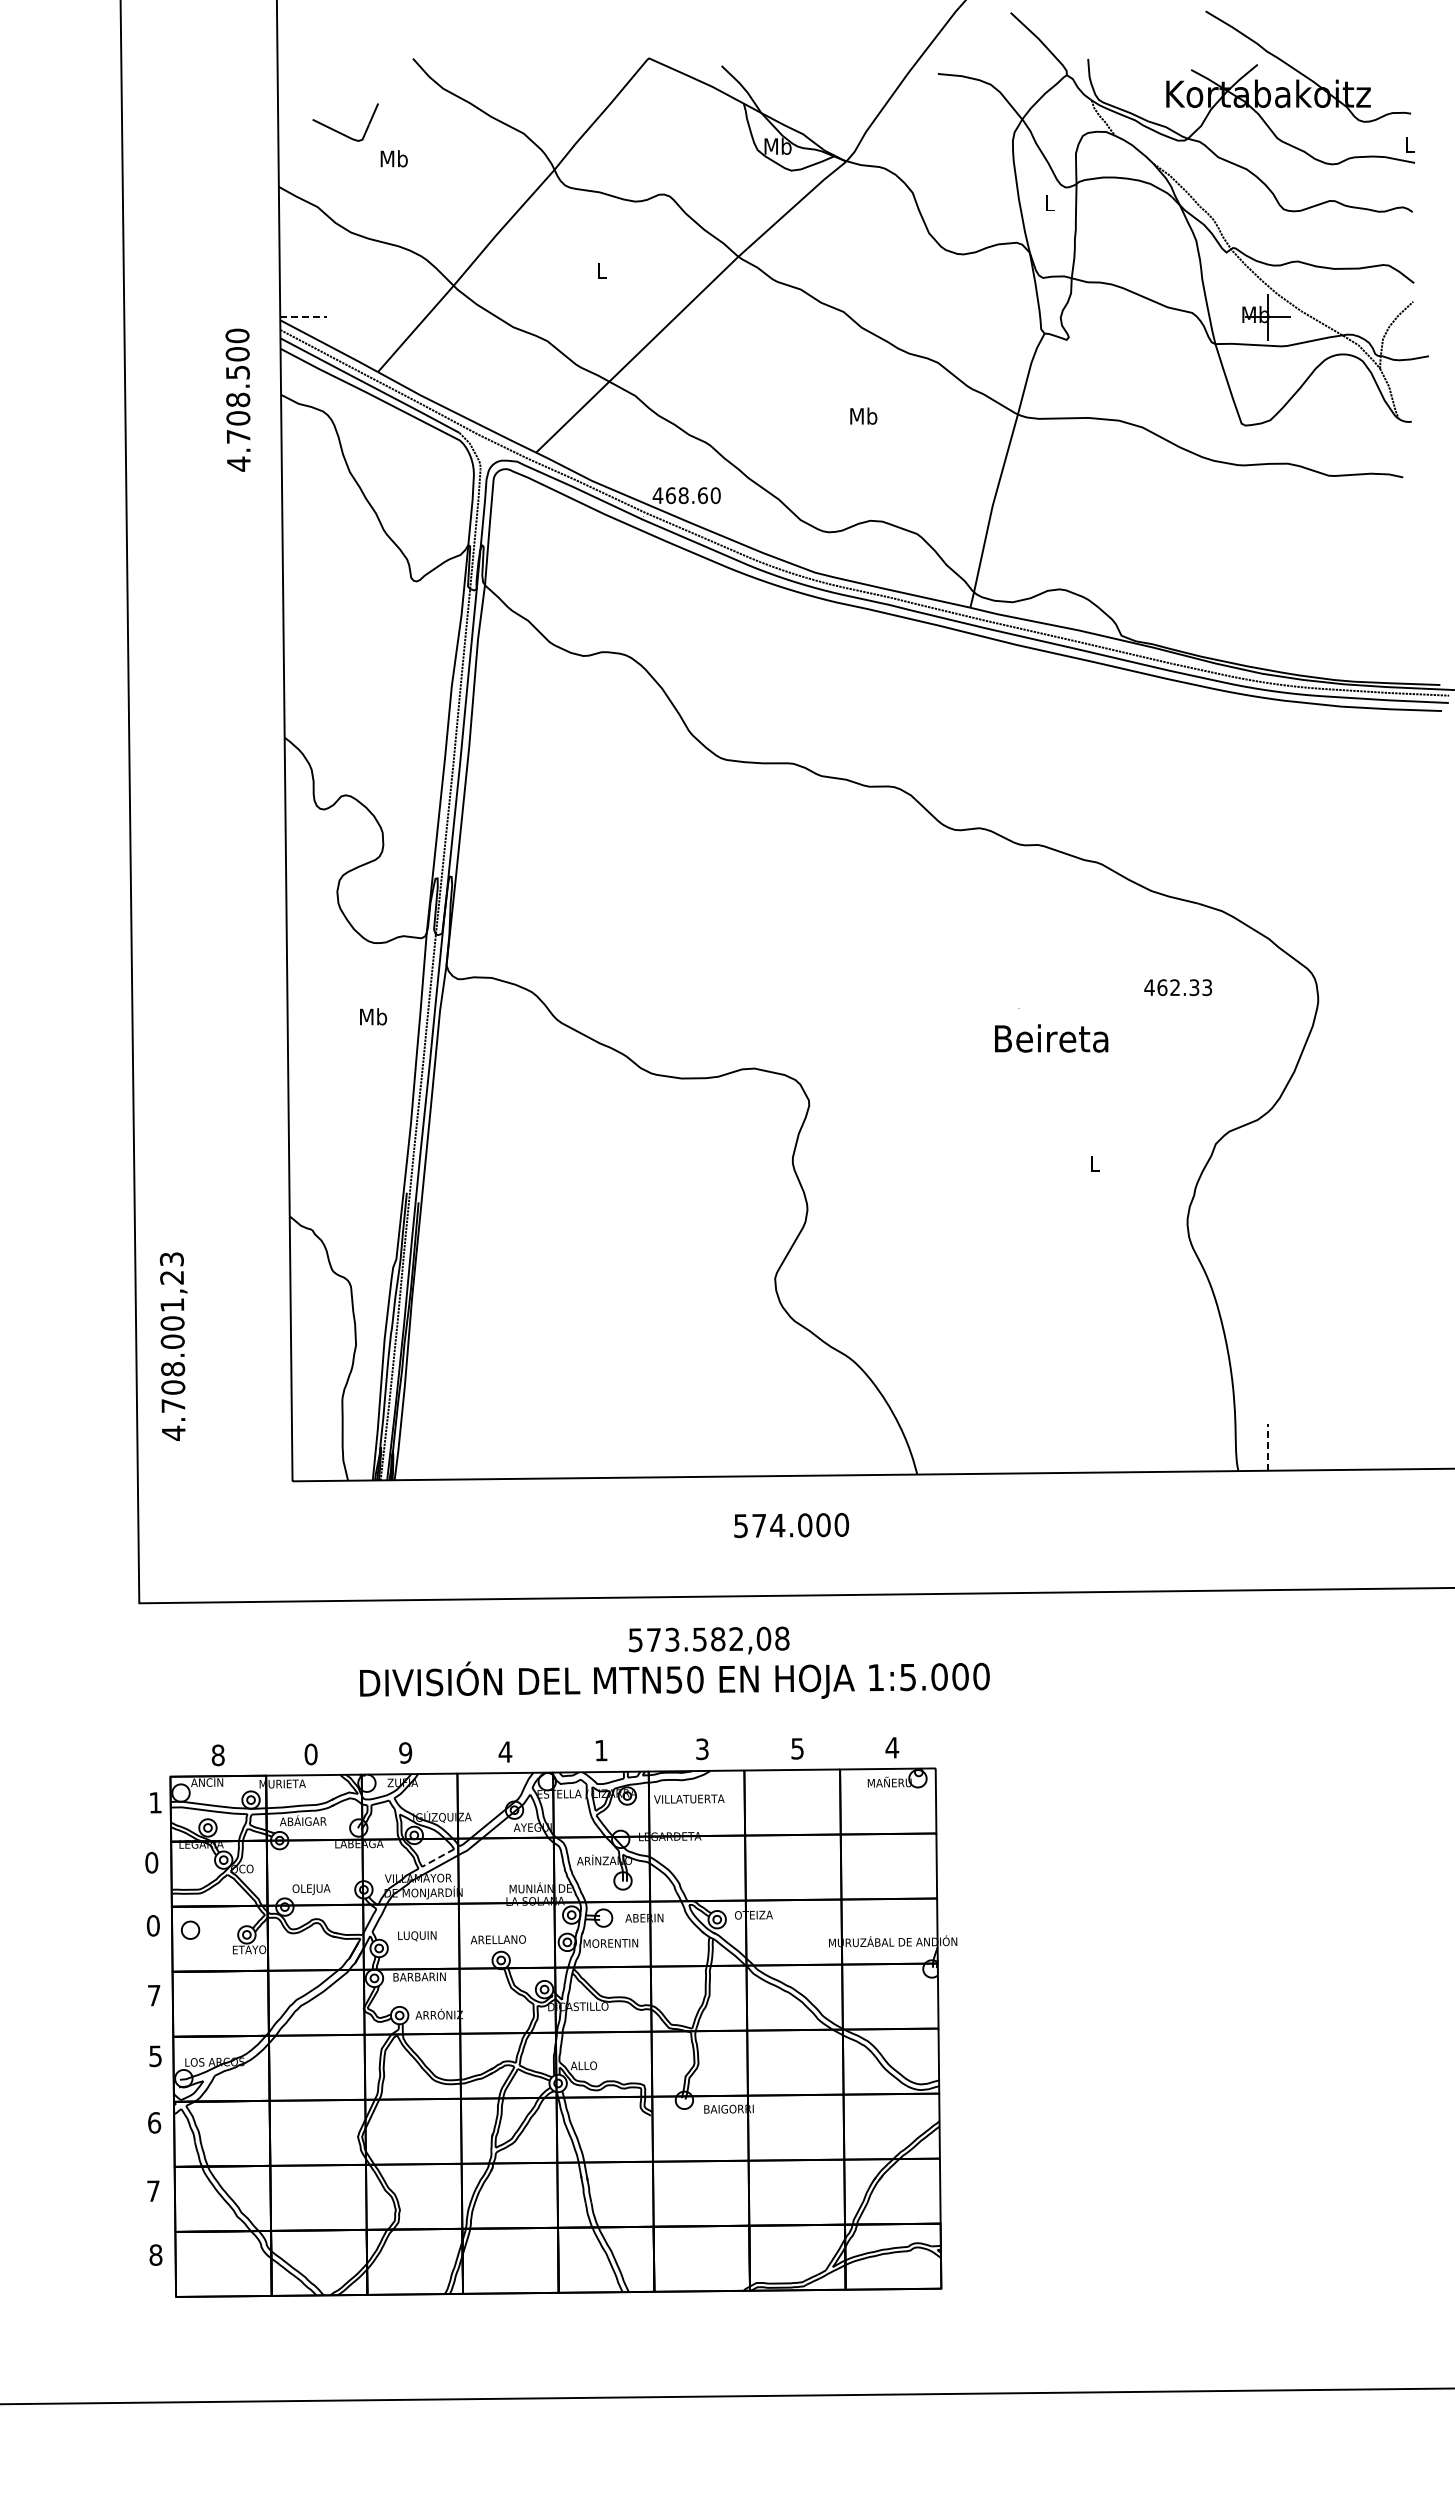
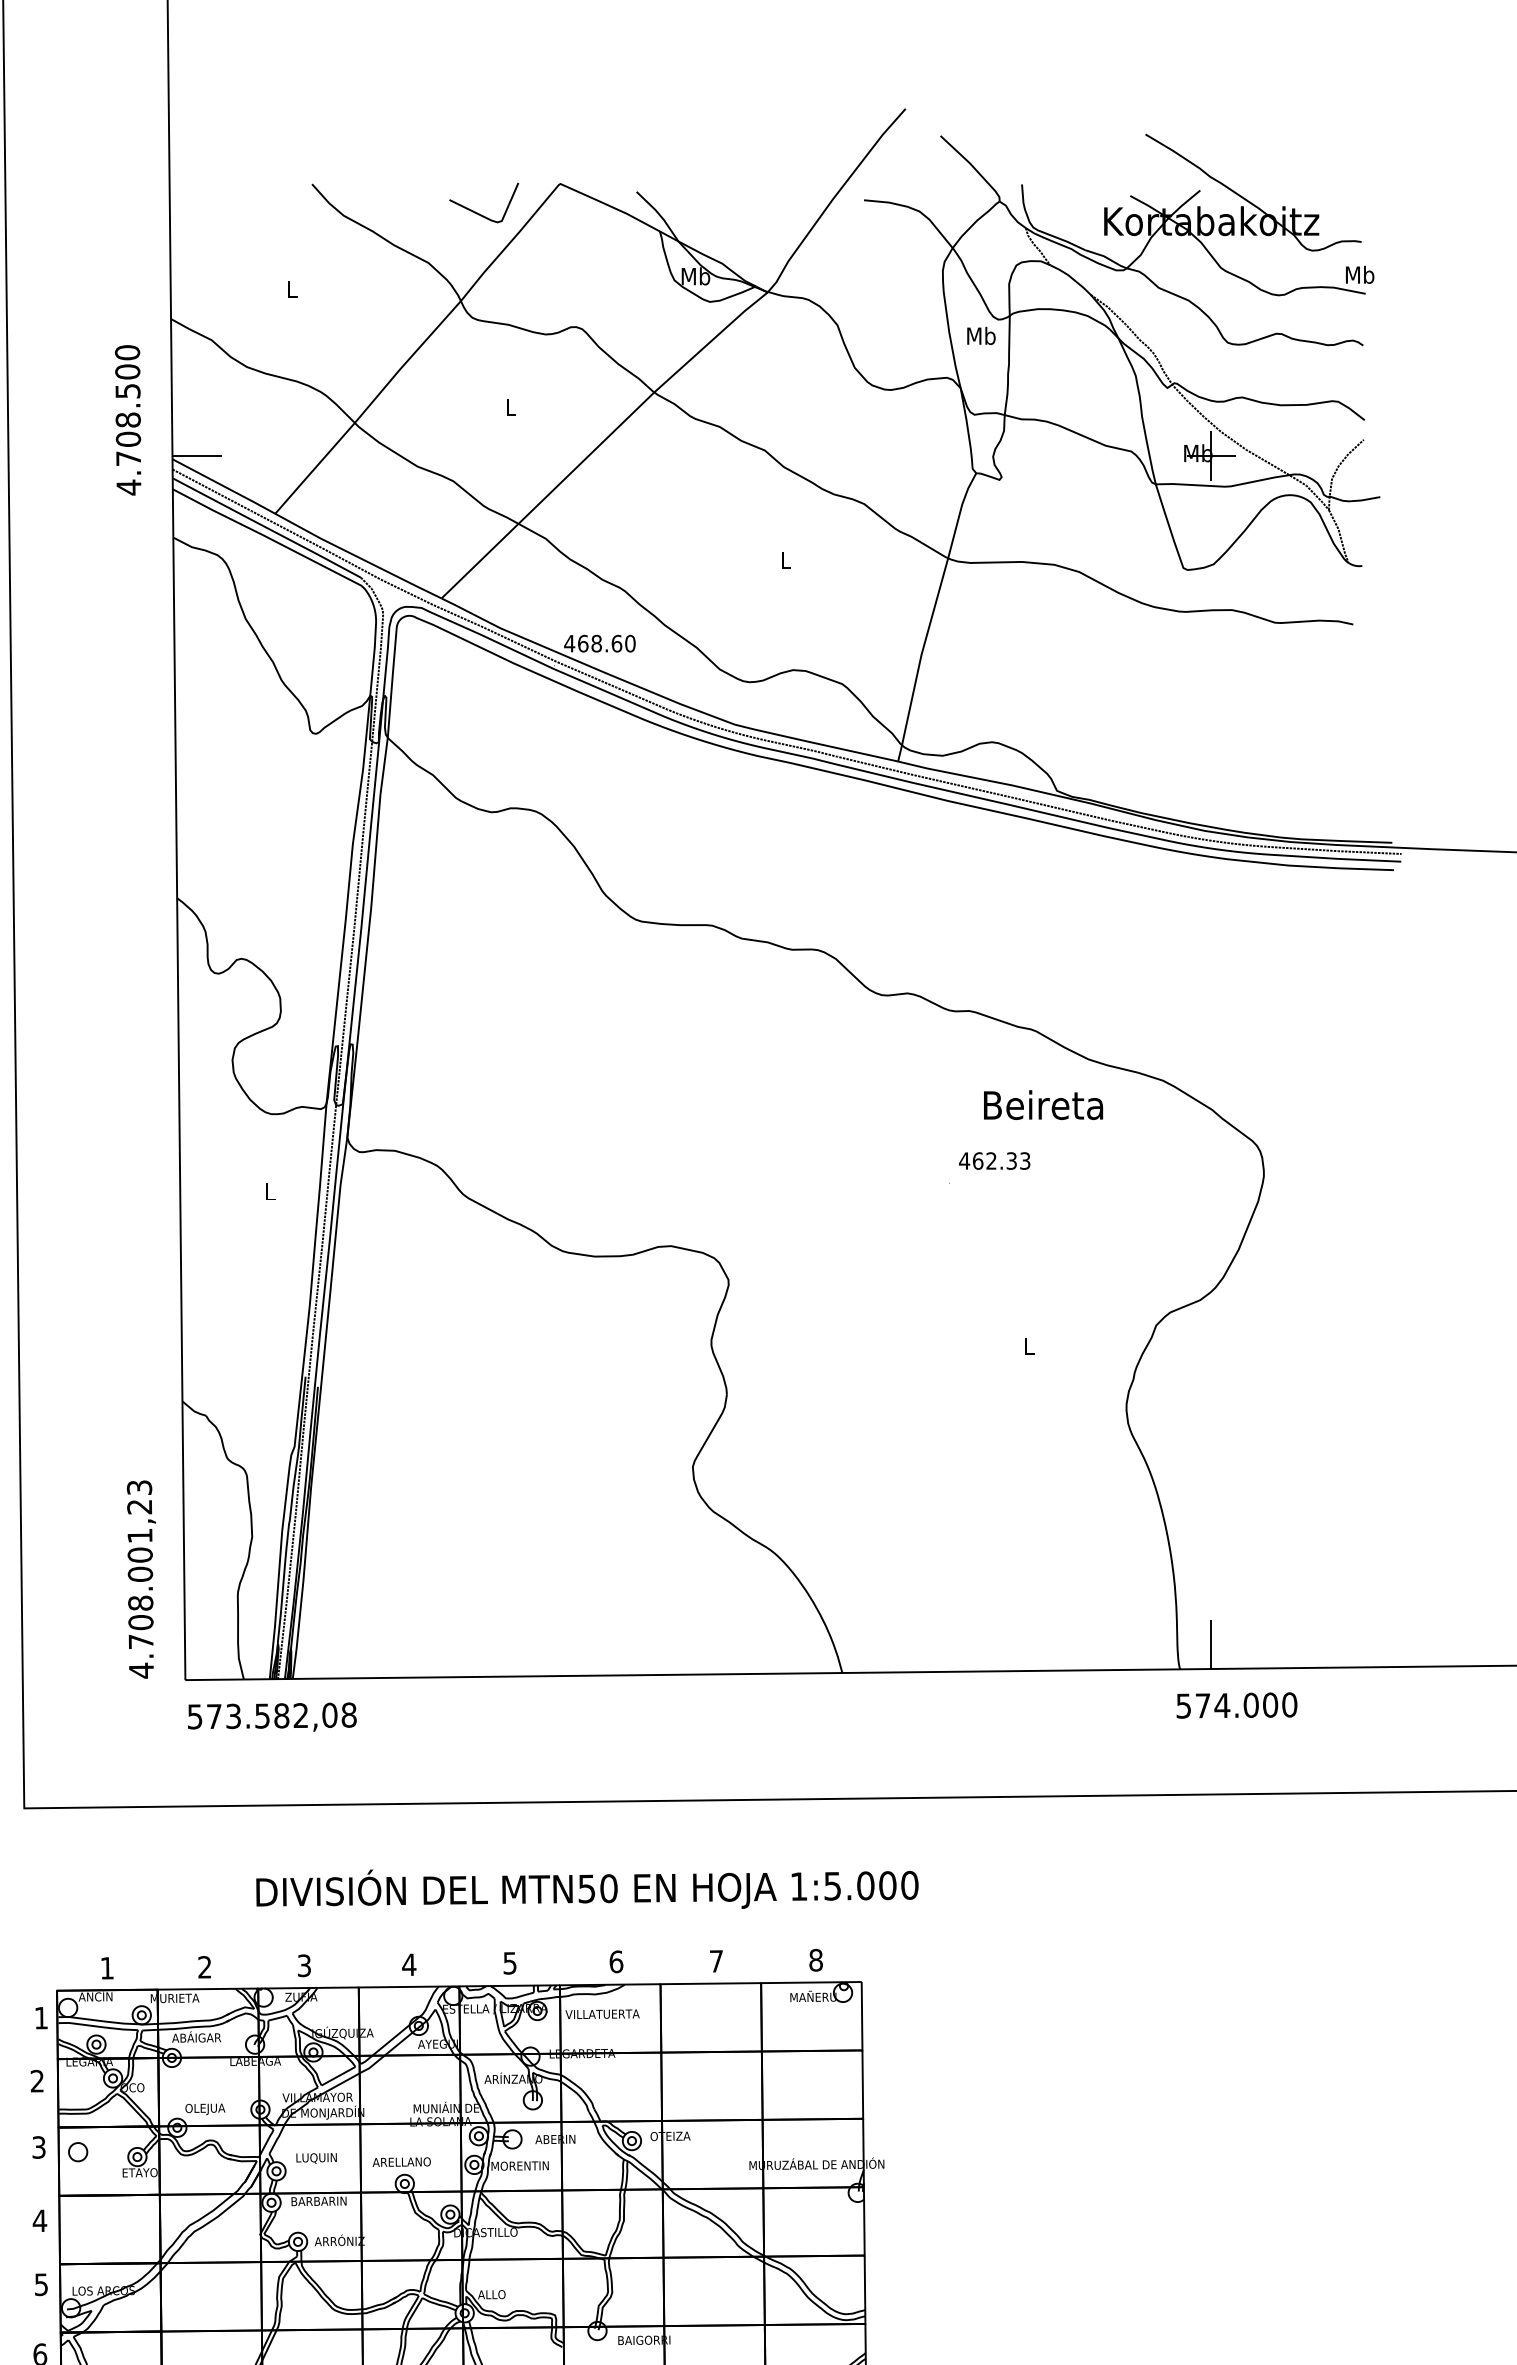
part: (341, 132) -> (479, 213), moved
text: (1409, 144) -> (1359, 274), L -> Mb
text: (393, 158) -> (291, 289), Mb -> L
text: (1049, 202) -> (981, 335), L -> Mb
line: (304, 317) -> (197, 456), dashed -> solid
text: (237, 399) -> (127, 419), moved
text: (863, 415) -> (785, 559), Mb -> L
text: (1177, 987) -> (993, 1160), moved
text: (373, 1016) -> (270, 1191), Mb -> L
text: (1051, 1038) -> (1043, 1105), moved
text: (173, 1346) -> (141, 1579), moved
line: (1267, 1446) -> (1210, 1643), dashed -> solid
text: (791, 1525) -> (1236, 1705), moved
text: (709, 1640) -> (272, 1717), moved
text: (892, 1747) -> (816, 1960), 4 -> 8
text: (797, 1748) -> (716, 1961), 5 -> 7
text: (702, 1749) -> (616, 1962), 3 -> 6
text: (601, 1750) -> (510, 1963), 1 -> 5
text: (405, 1752) -> (304, 1965), 9 -> 3
text: (310, 1754) -> (204, 1967), 0 -> 2
text: (217, 1755) -> (106, 1968), 8 -> 1
line: (437, 1858) -> (337, 2076), dashed -> solid
text: (151, 1862) -> (37, 2080), 0 -> 2
text: (152, 1925) -> (38, 2147), 0 -> 3
text: (154, 1995) -> (40, 2220), 7 -> 4

